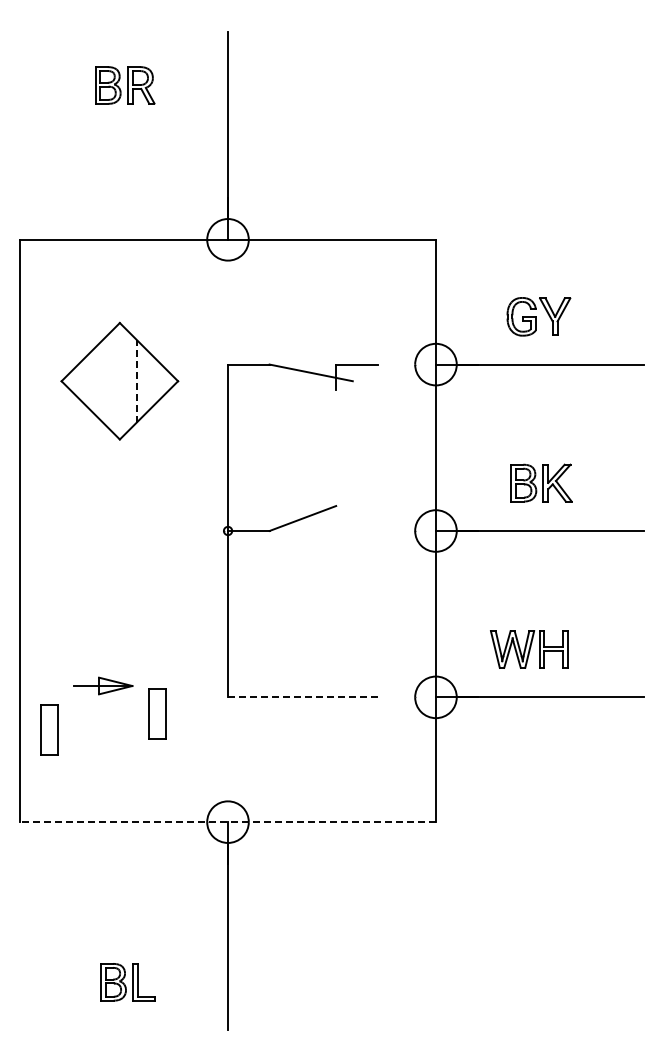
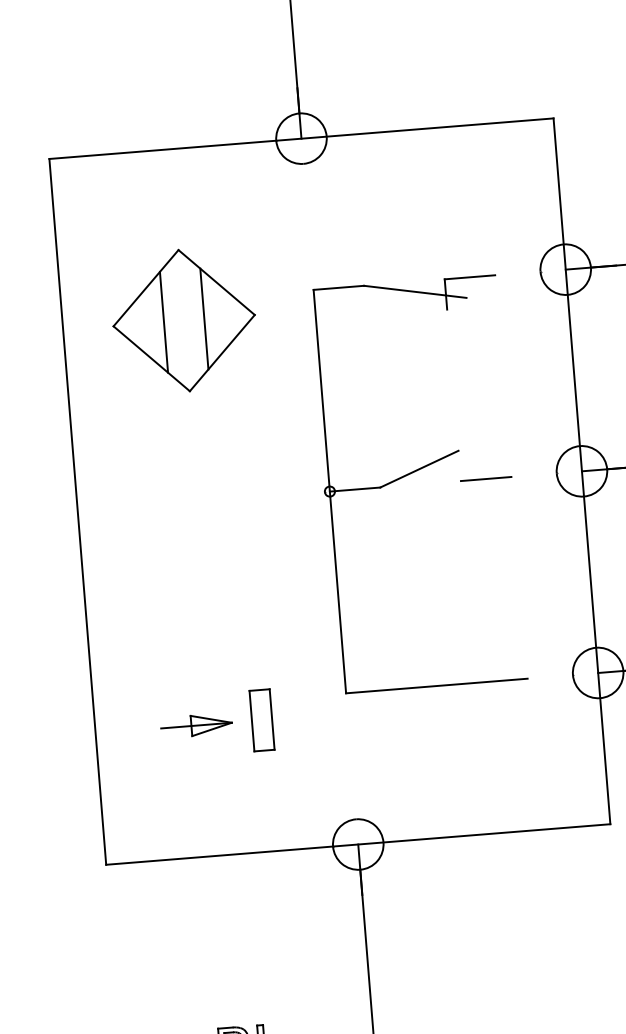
line: (103, 380) -> (164, 321), added
line: (136, 381) -> (204, 319), dashed -> solid
line: (356, 530) -> (485, 478), added
part: (103, 685) -> (196, 724), moved
line: (302, 697) -> (436, 686), dashed -> solid
part: (49, 729) -> (132, 749), removed
line: (228, 822) -> (358, 844), dashed -> solid

